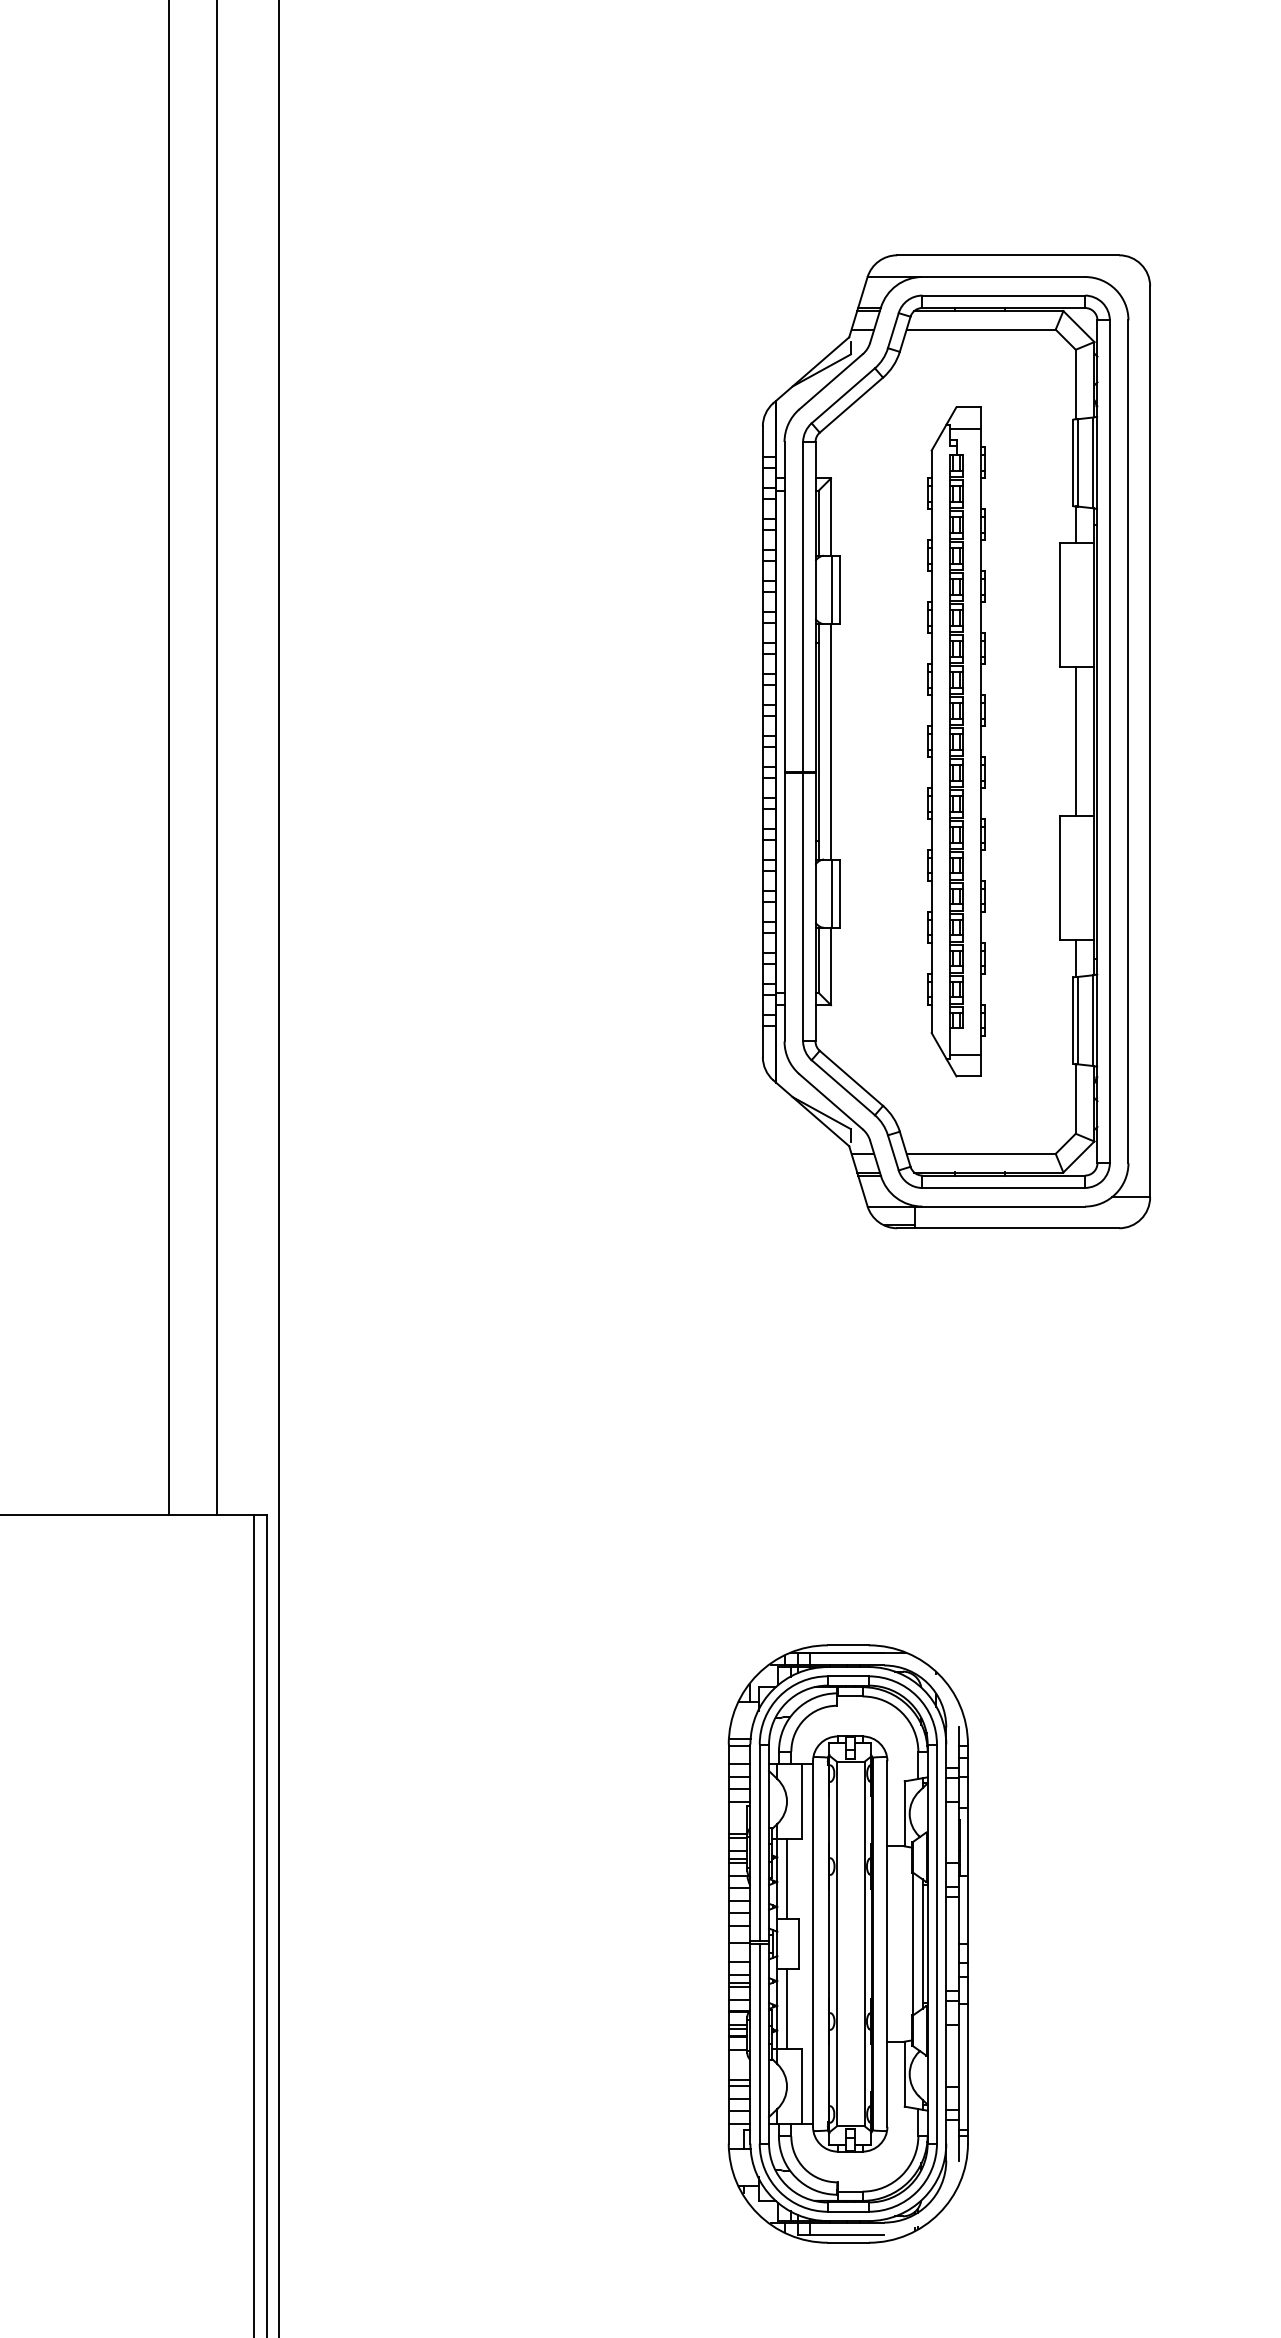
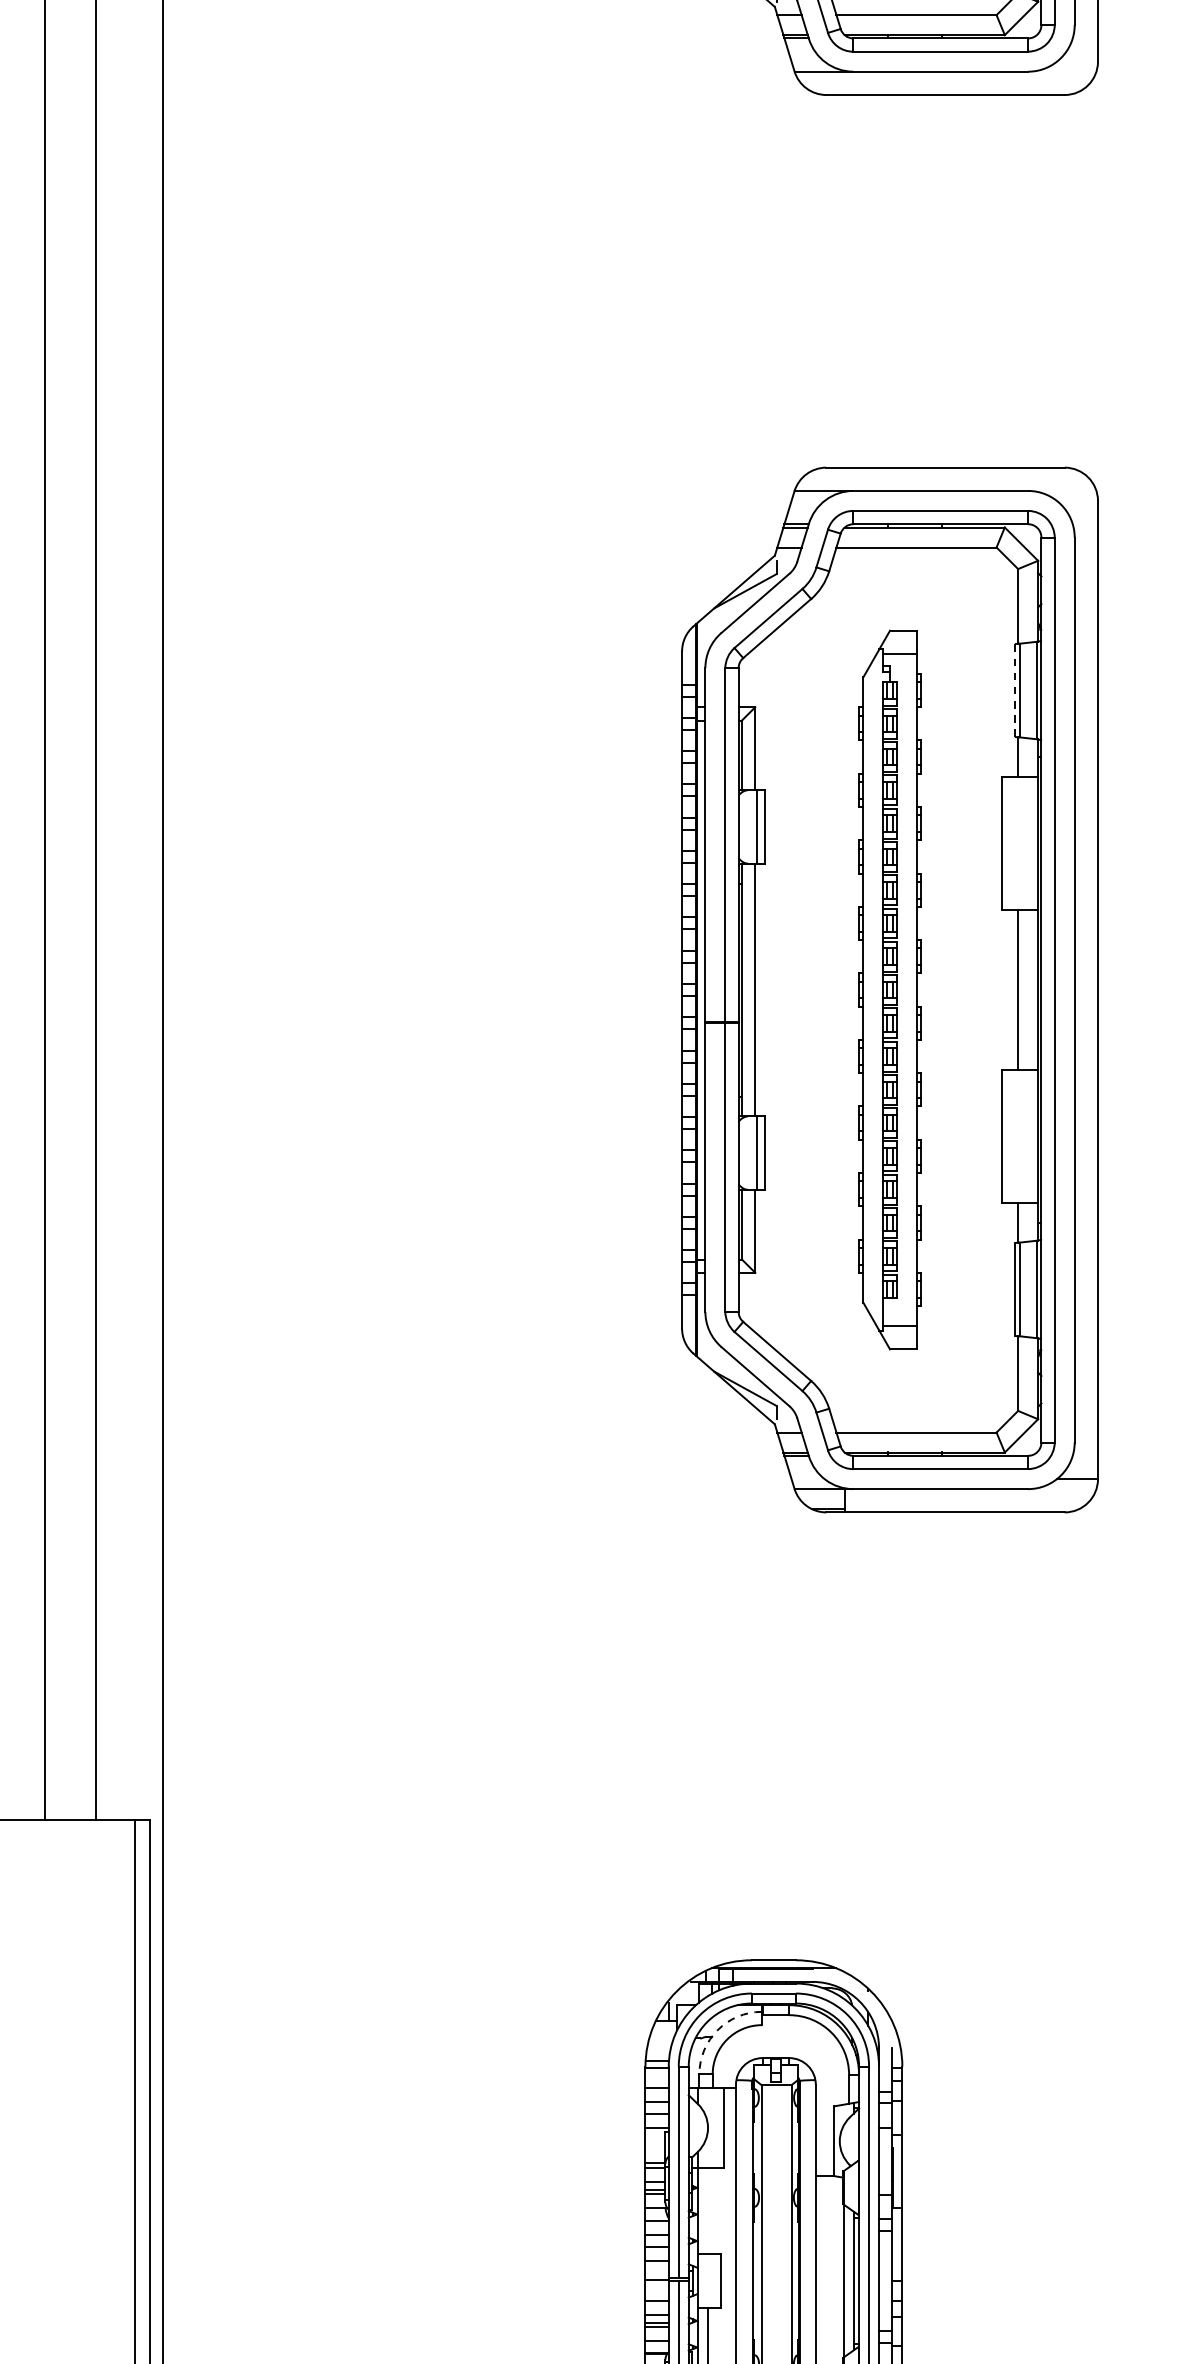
line: (1072, 462) -> (1014, 690), solid -> dashed
arc: (796, 1710) -> (718, 2030), solid -> dashed
line: (786, 1878) -> (707, 2210), removed

